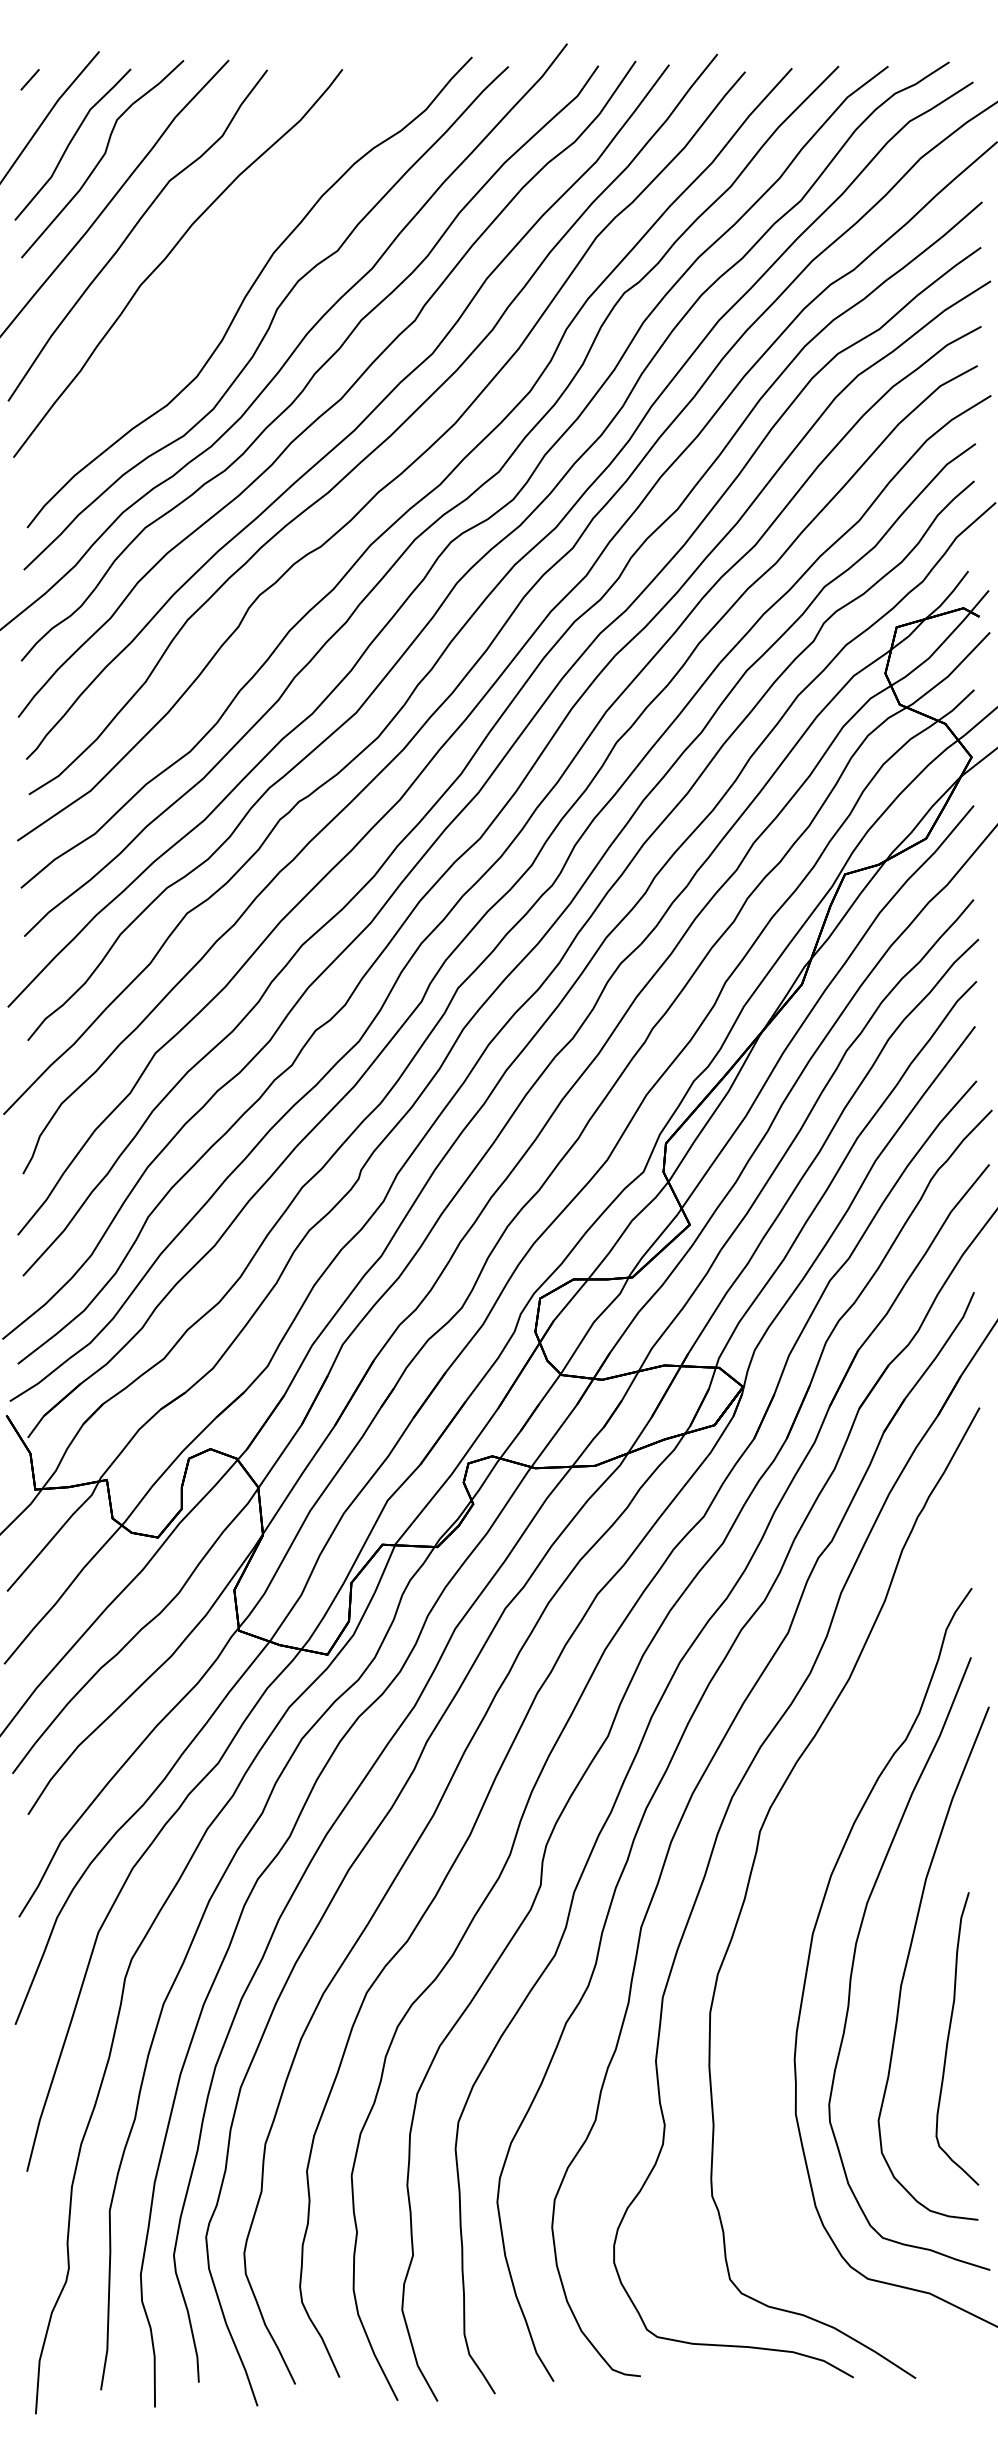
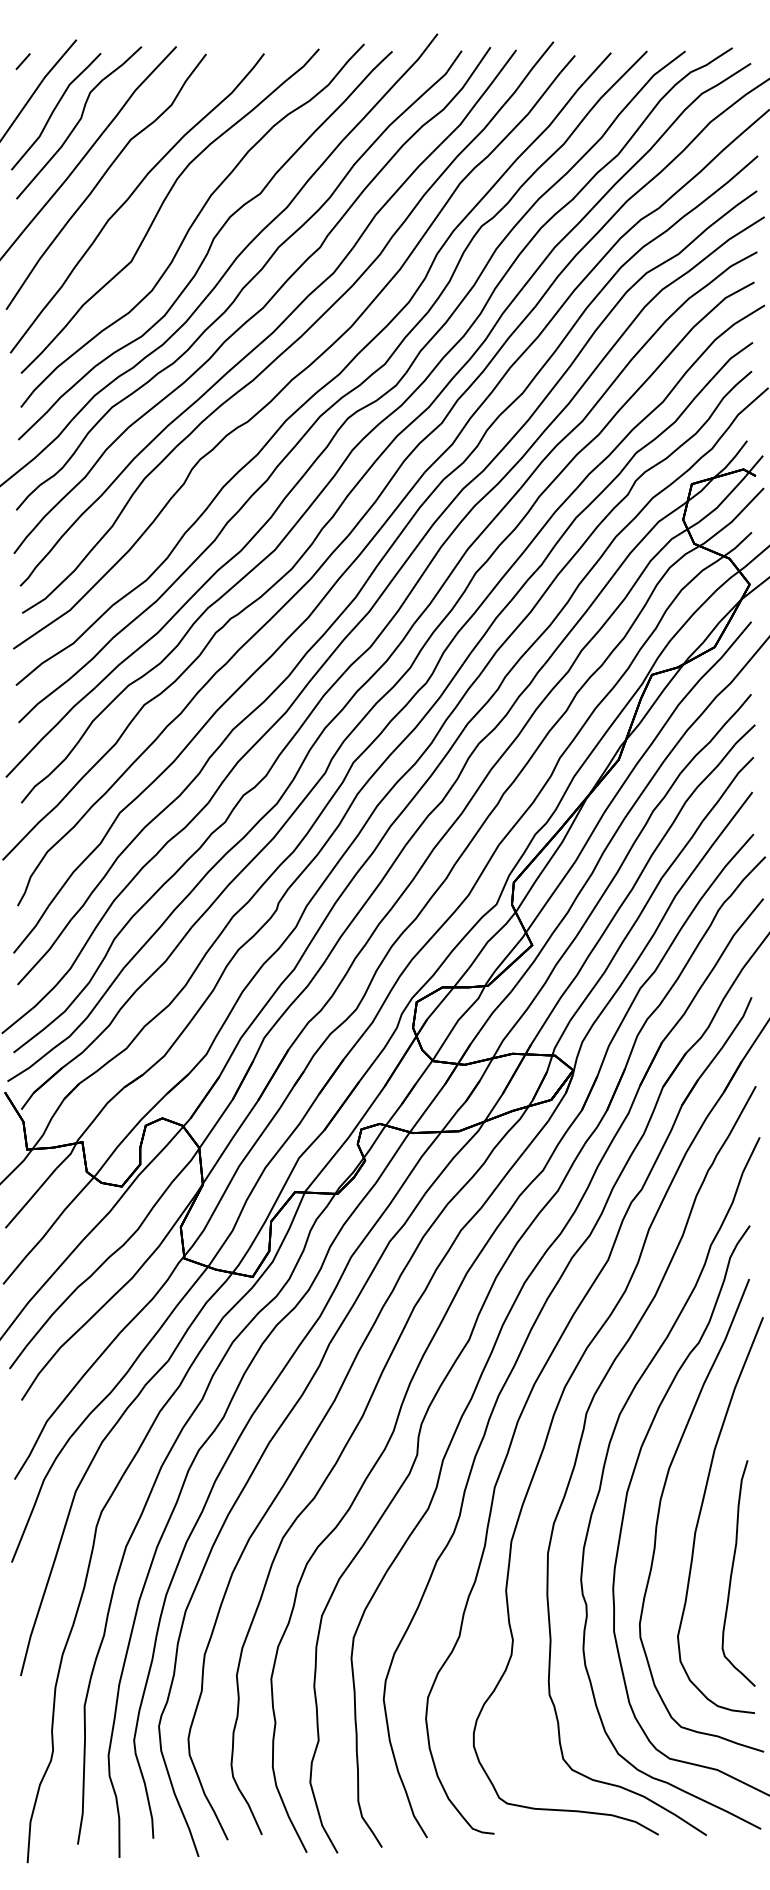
part: (209, 268) -> (161, 207), added
part: (783, 1903) -> (604, 1468), added

